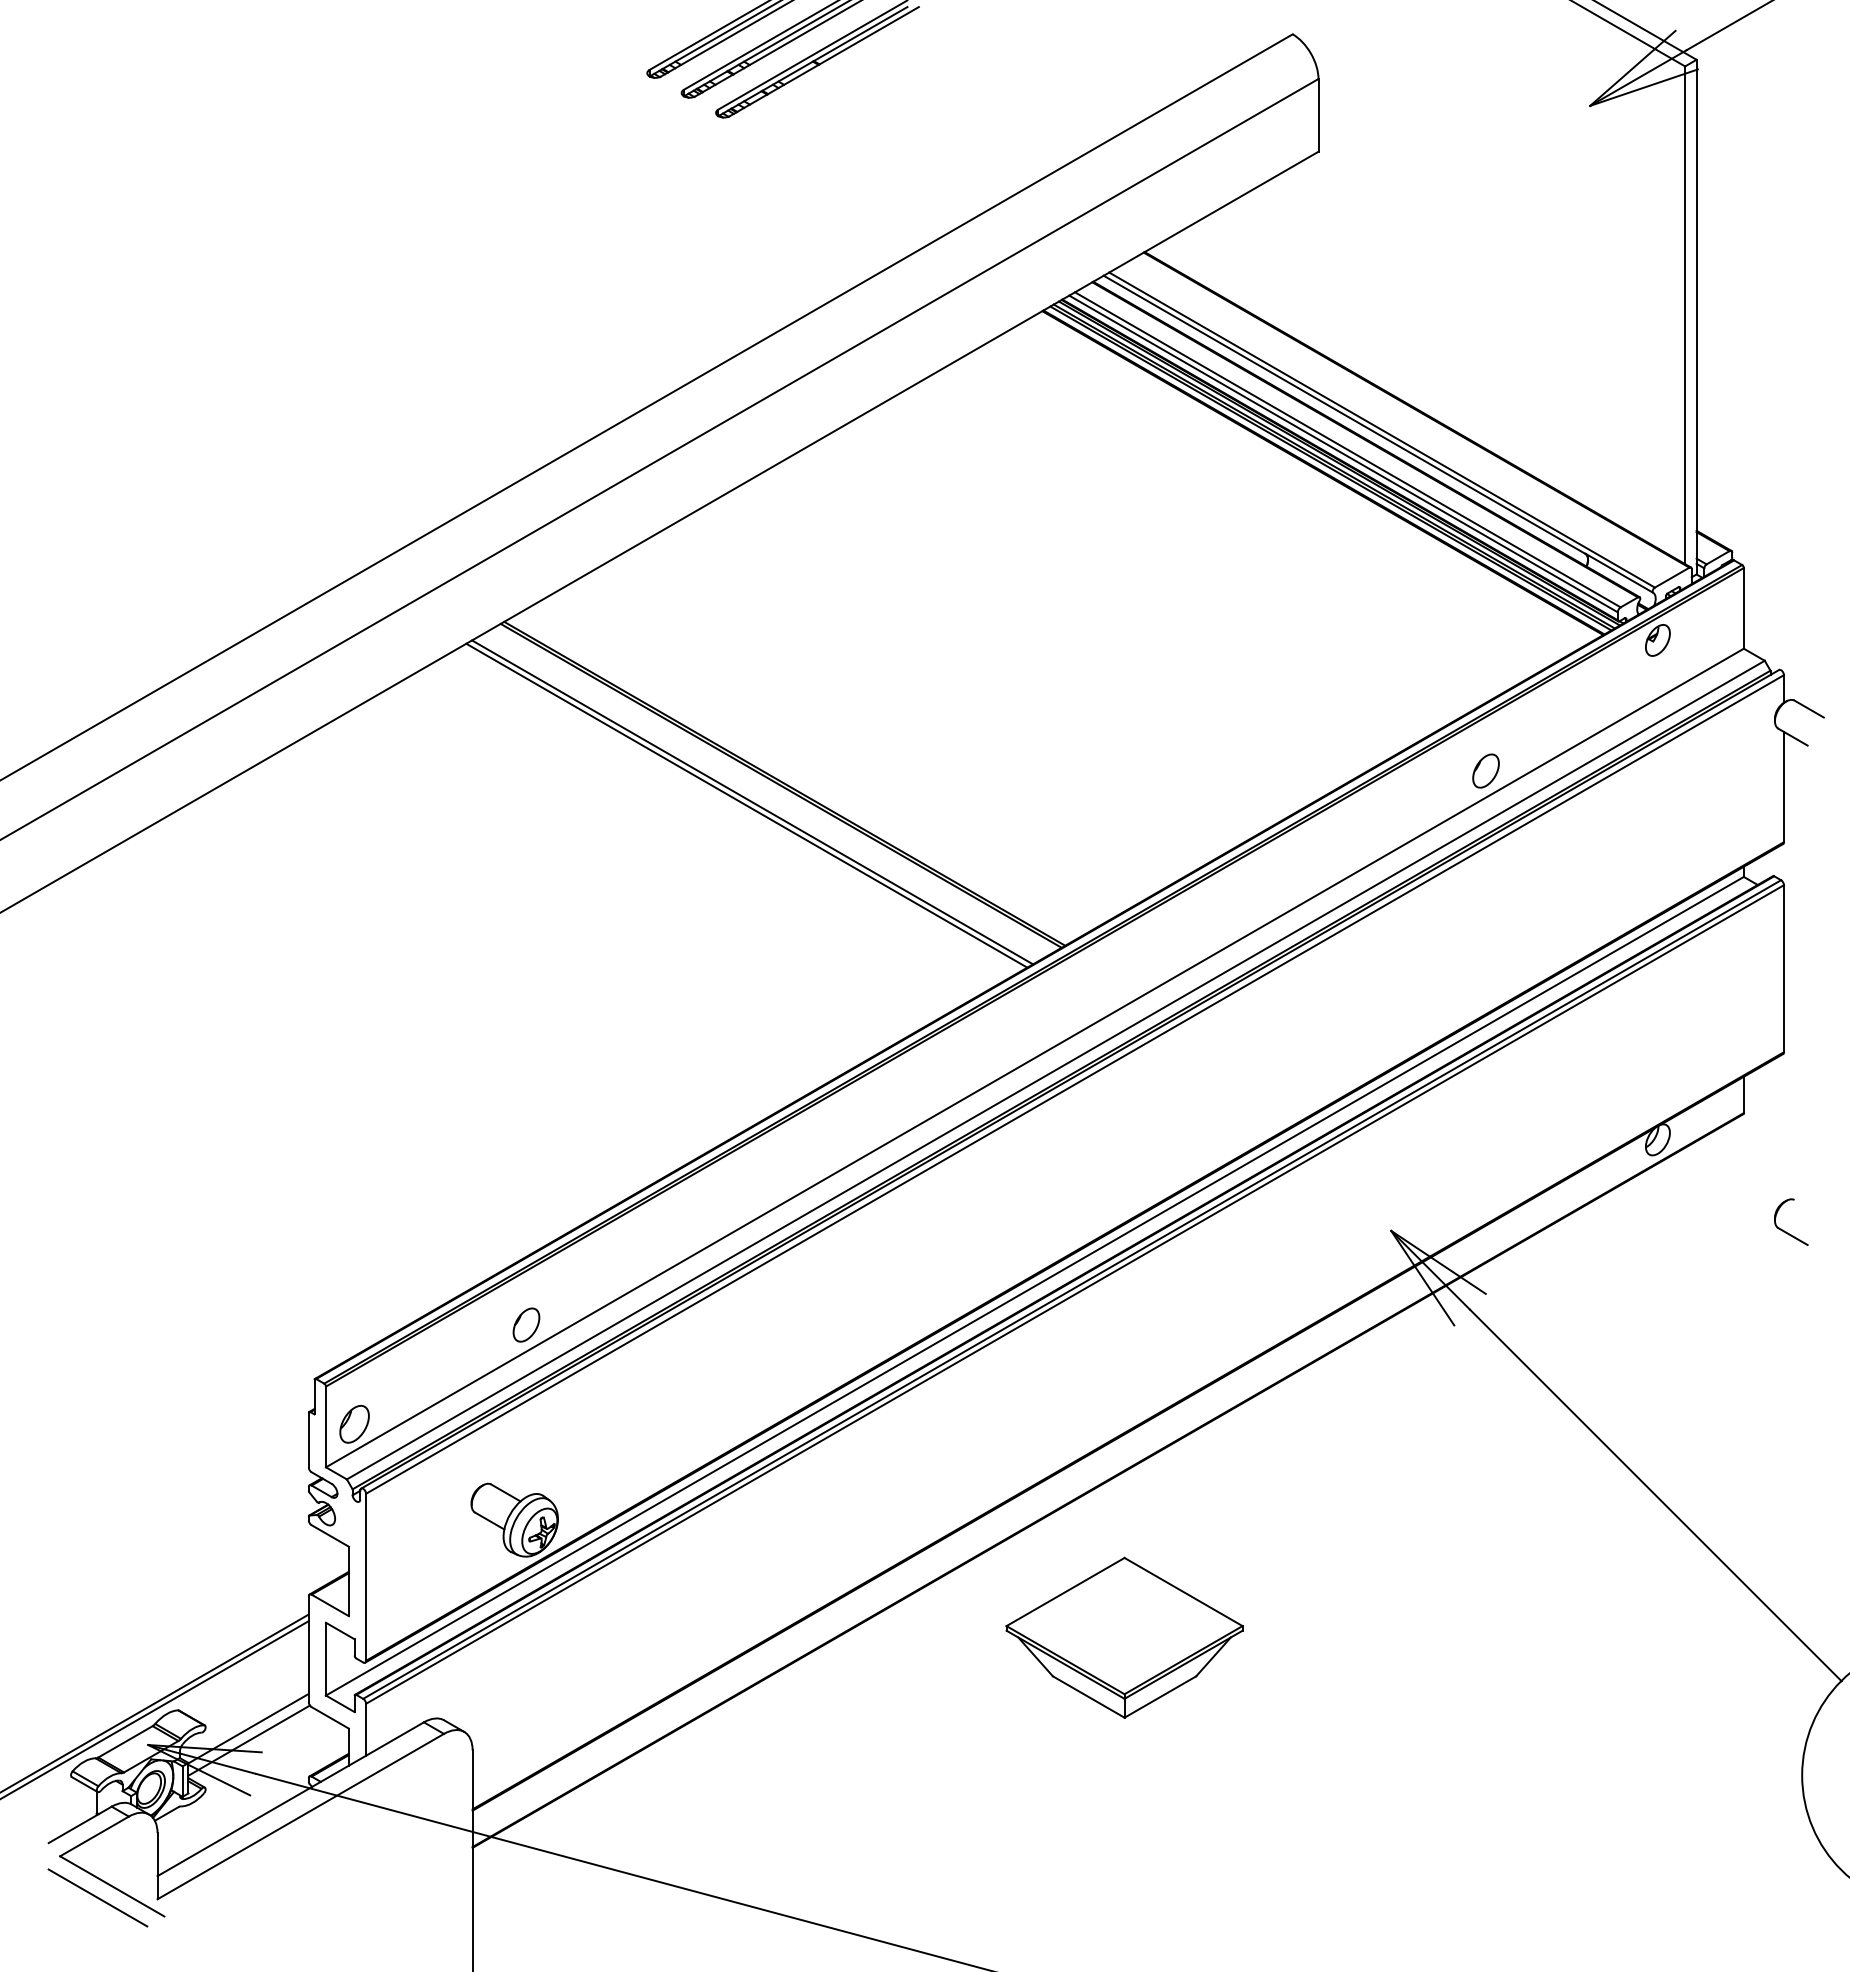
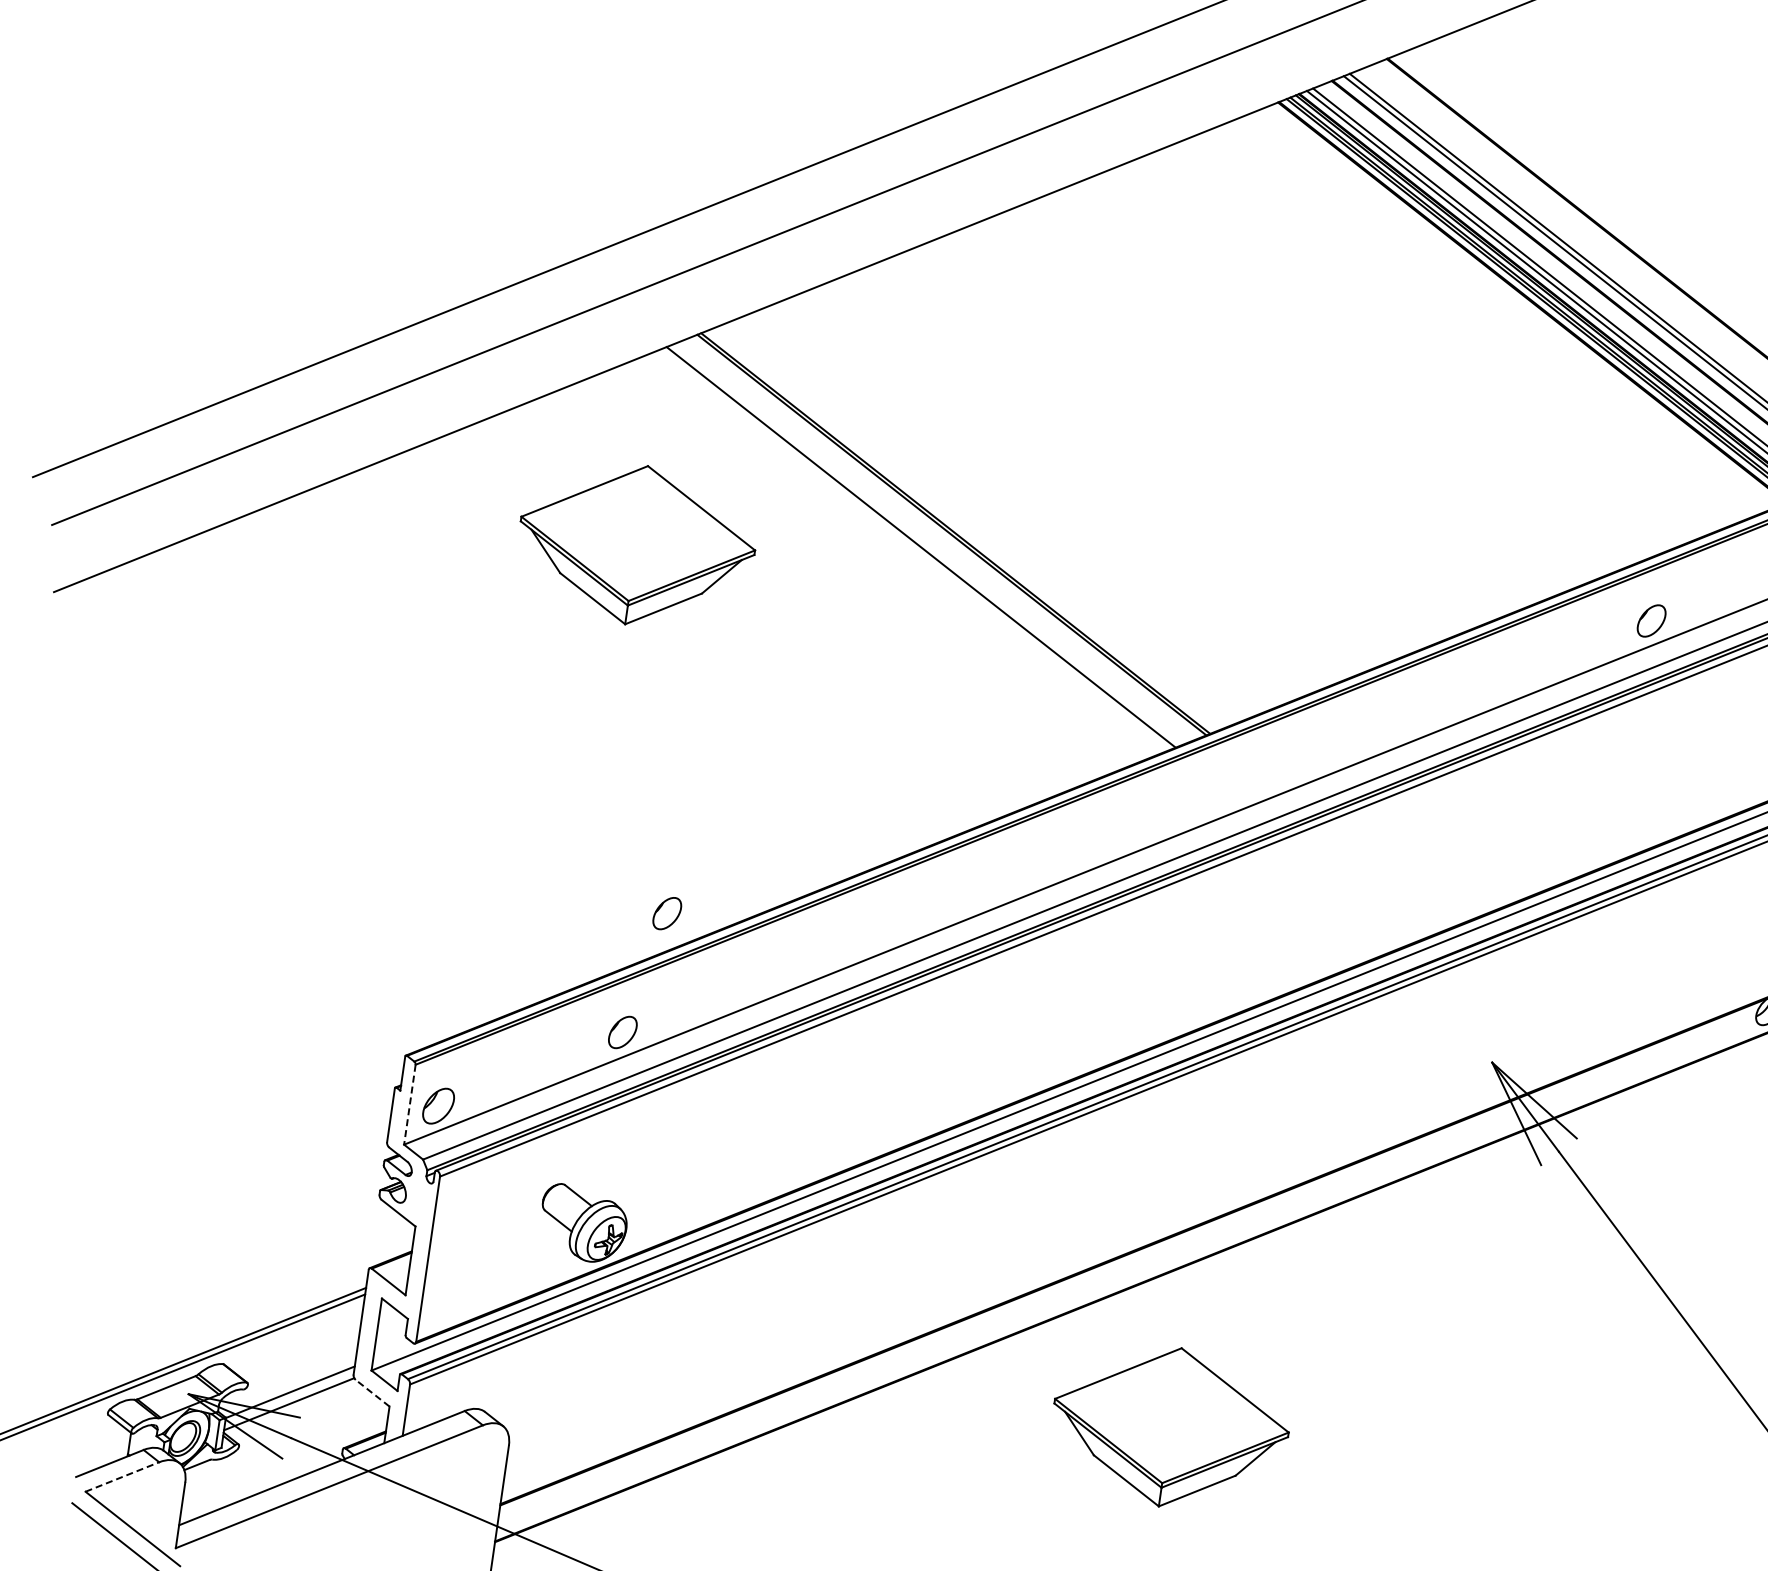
line: (746, 805) -> (914, 549), removed
part: (470, 840) -> (636, 544), added
part: (553, 1200) -> (667, 913), added
line: (325, 1427) -> (409, 1105), solid -> dashed
line: (329, 1717) -> (371, 1392), solid -> dashed
line: (94, 1836) -> (122, 1477), solid -> dashed

